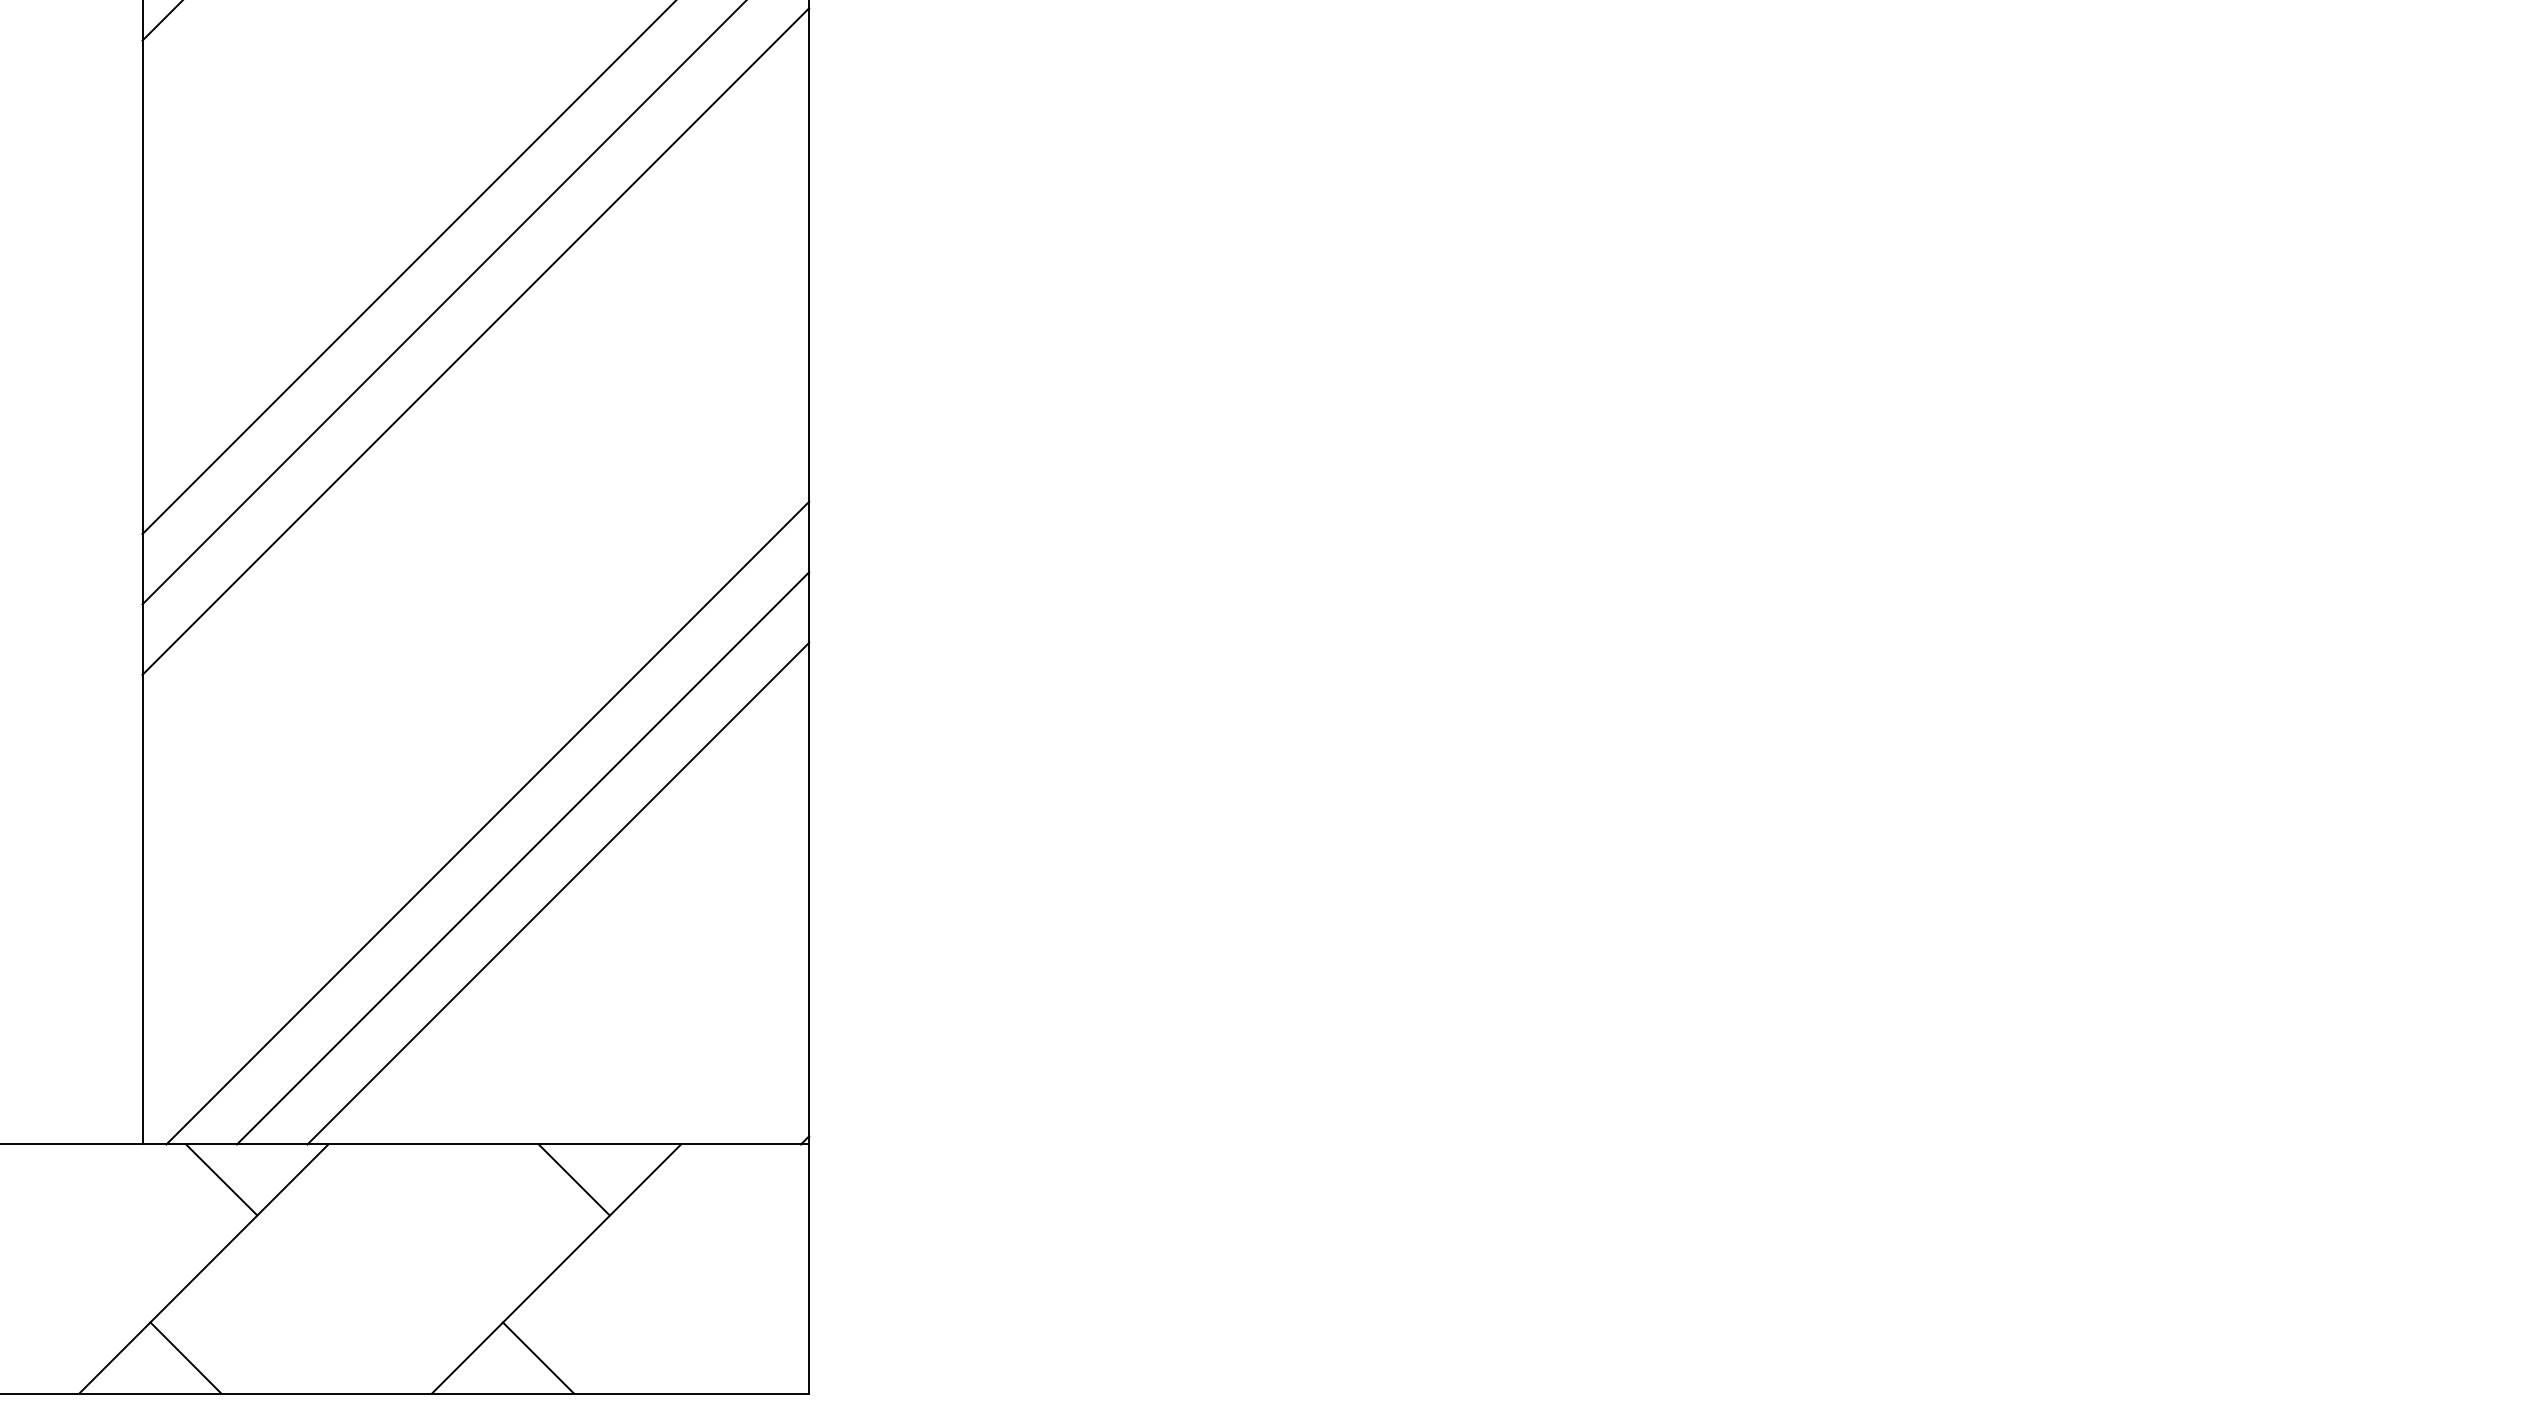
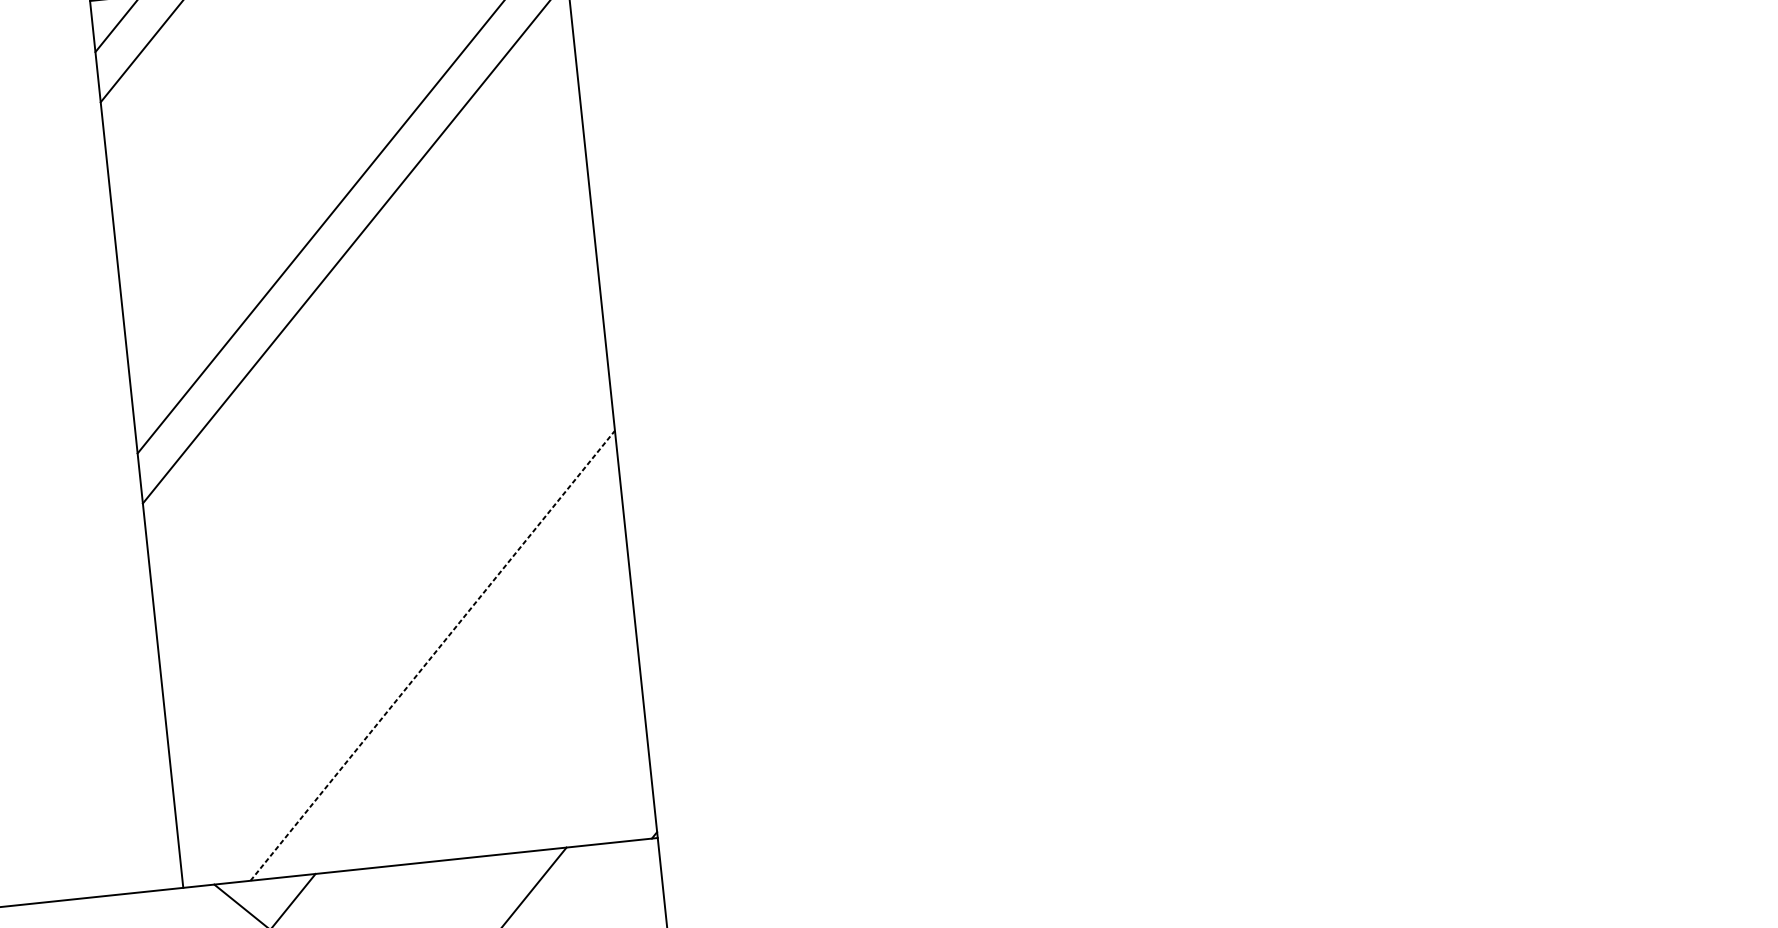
line: (475, 341) -> (360, 291), removed
line: (487, 822) -> (404, 632), removed
line: (523, 858) -> (433, 655), solid -> dashed
line: (558, 893) -> (460, 678), removed
line: (573, 1179) -> (492, 880), removed

